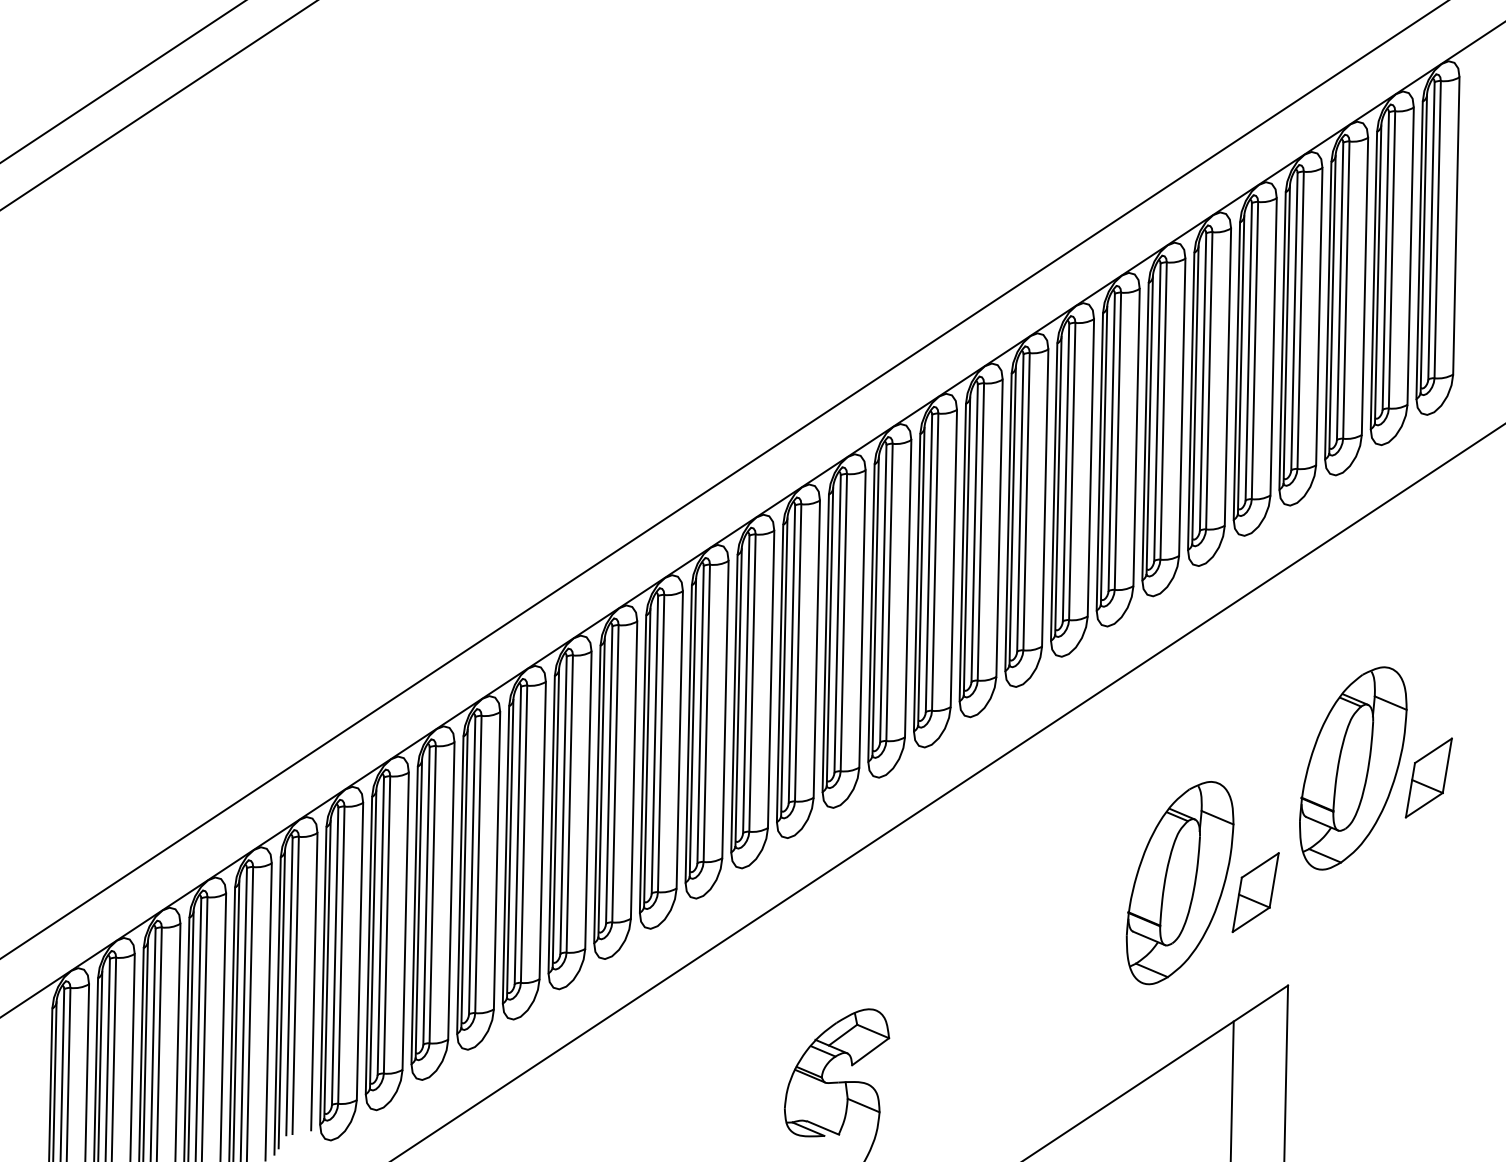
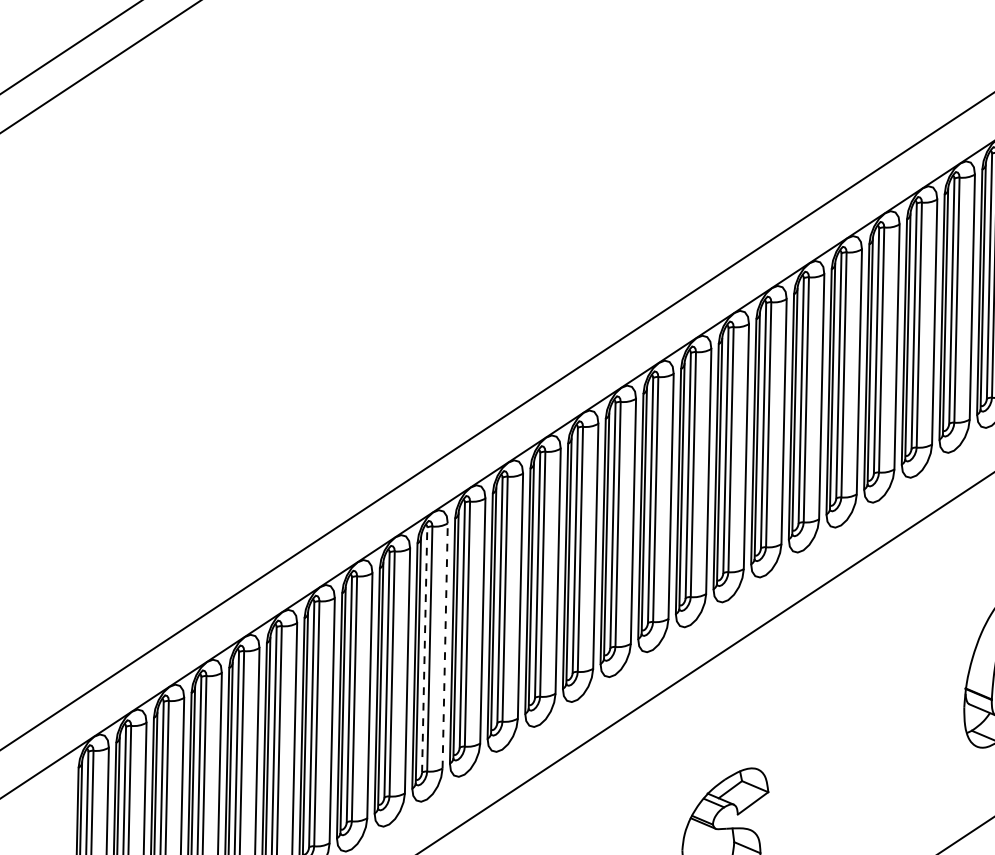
line: (497, 860) -> (445, 645), solid -> dashed
line: (472, 865) -> (424, 649), solid -> dashed

